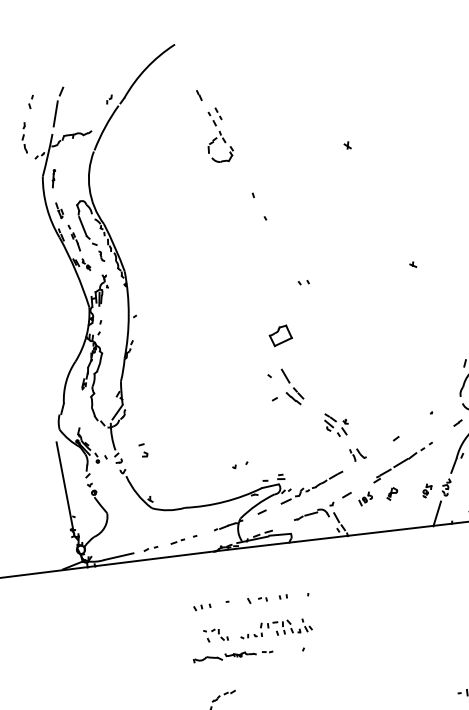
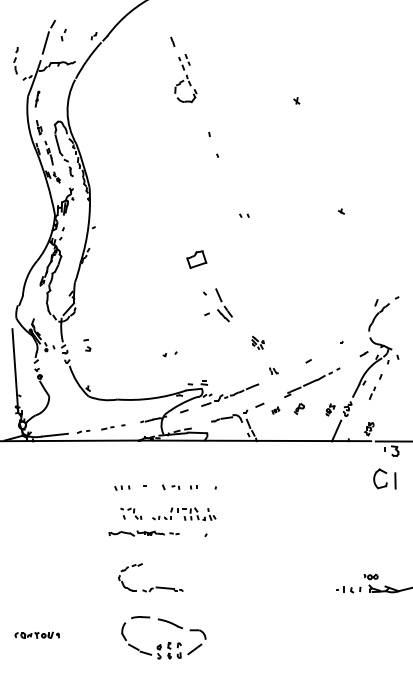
part: (30, 101) -> (63, 34), moved
part: (280, 335) -> (196, 259), moved
part: (335, 424) -> (257, 342), size x0.6
part: (357, 455) -> (273, 371), size x0.6
part: (239, 465) -> (169, 354), moved
part: (365, 498) -> (275, 410), size x0.6

